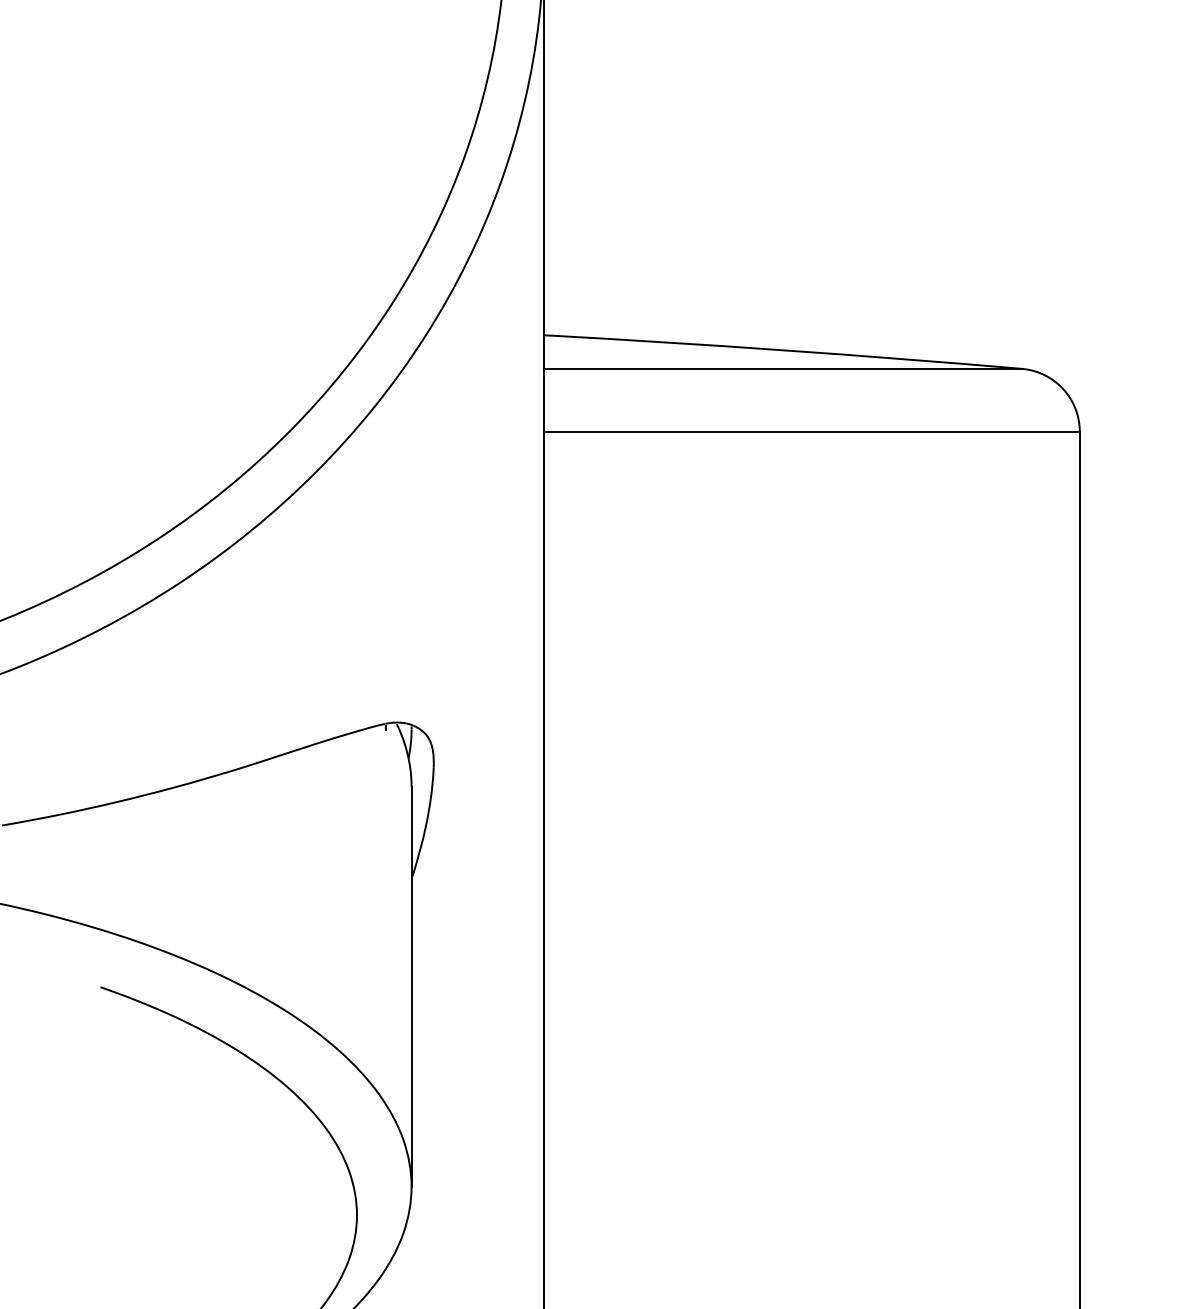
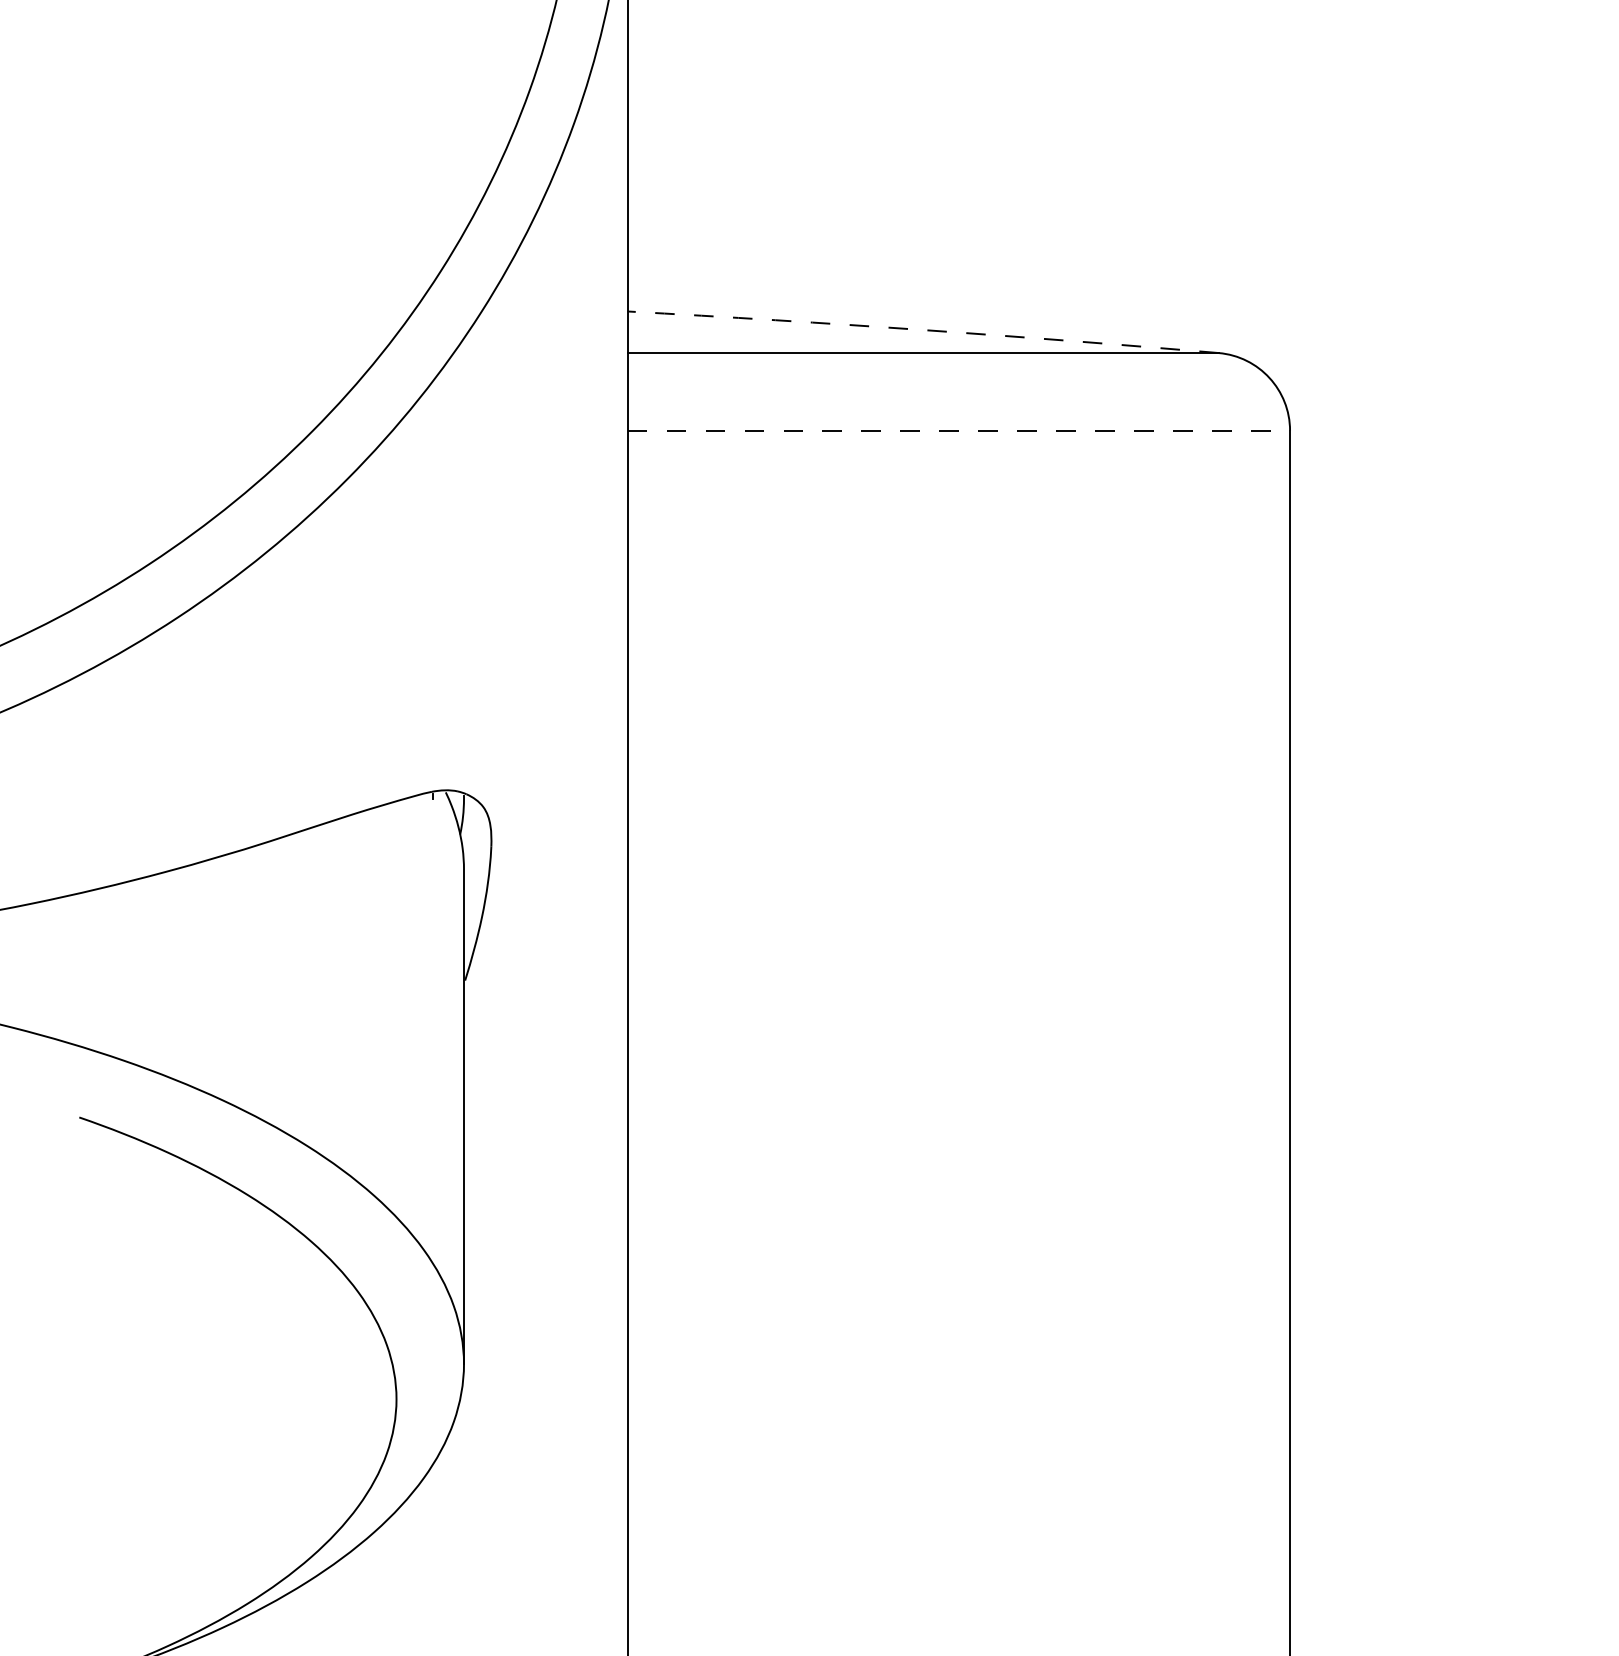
arc: (783, 350) -> (923, 330), solid -> dashed
line: (812, 431) -> (959, 430), solid -> dashed

